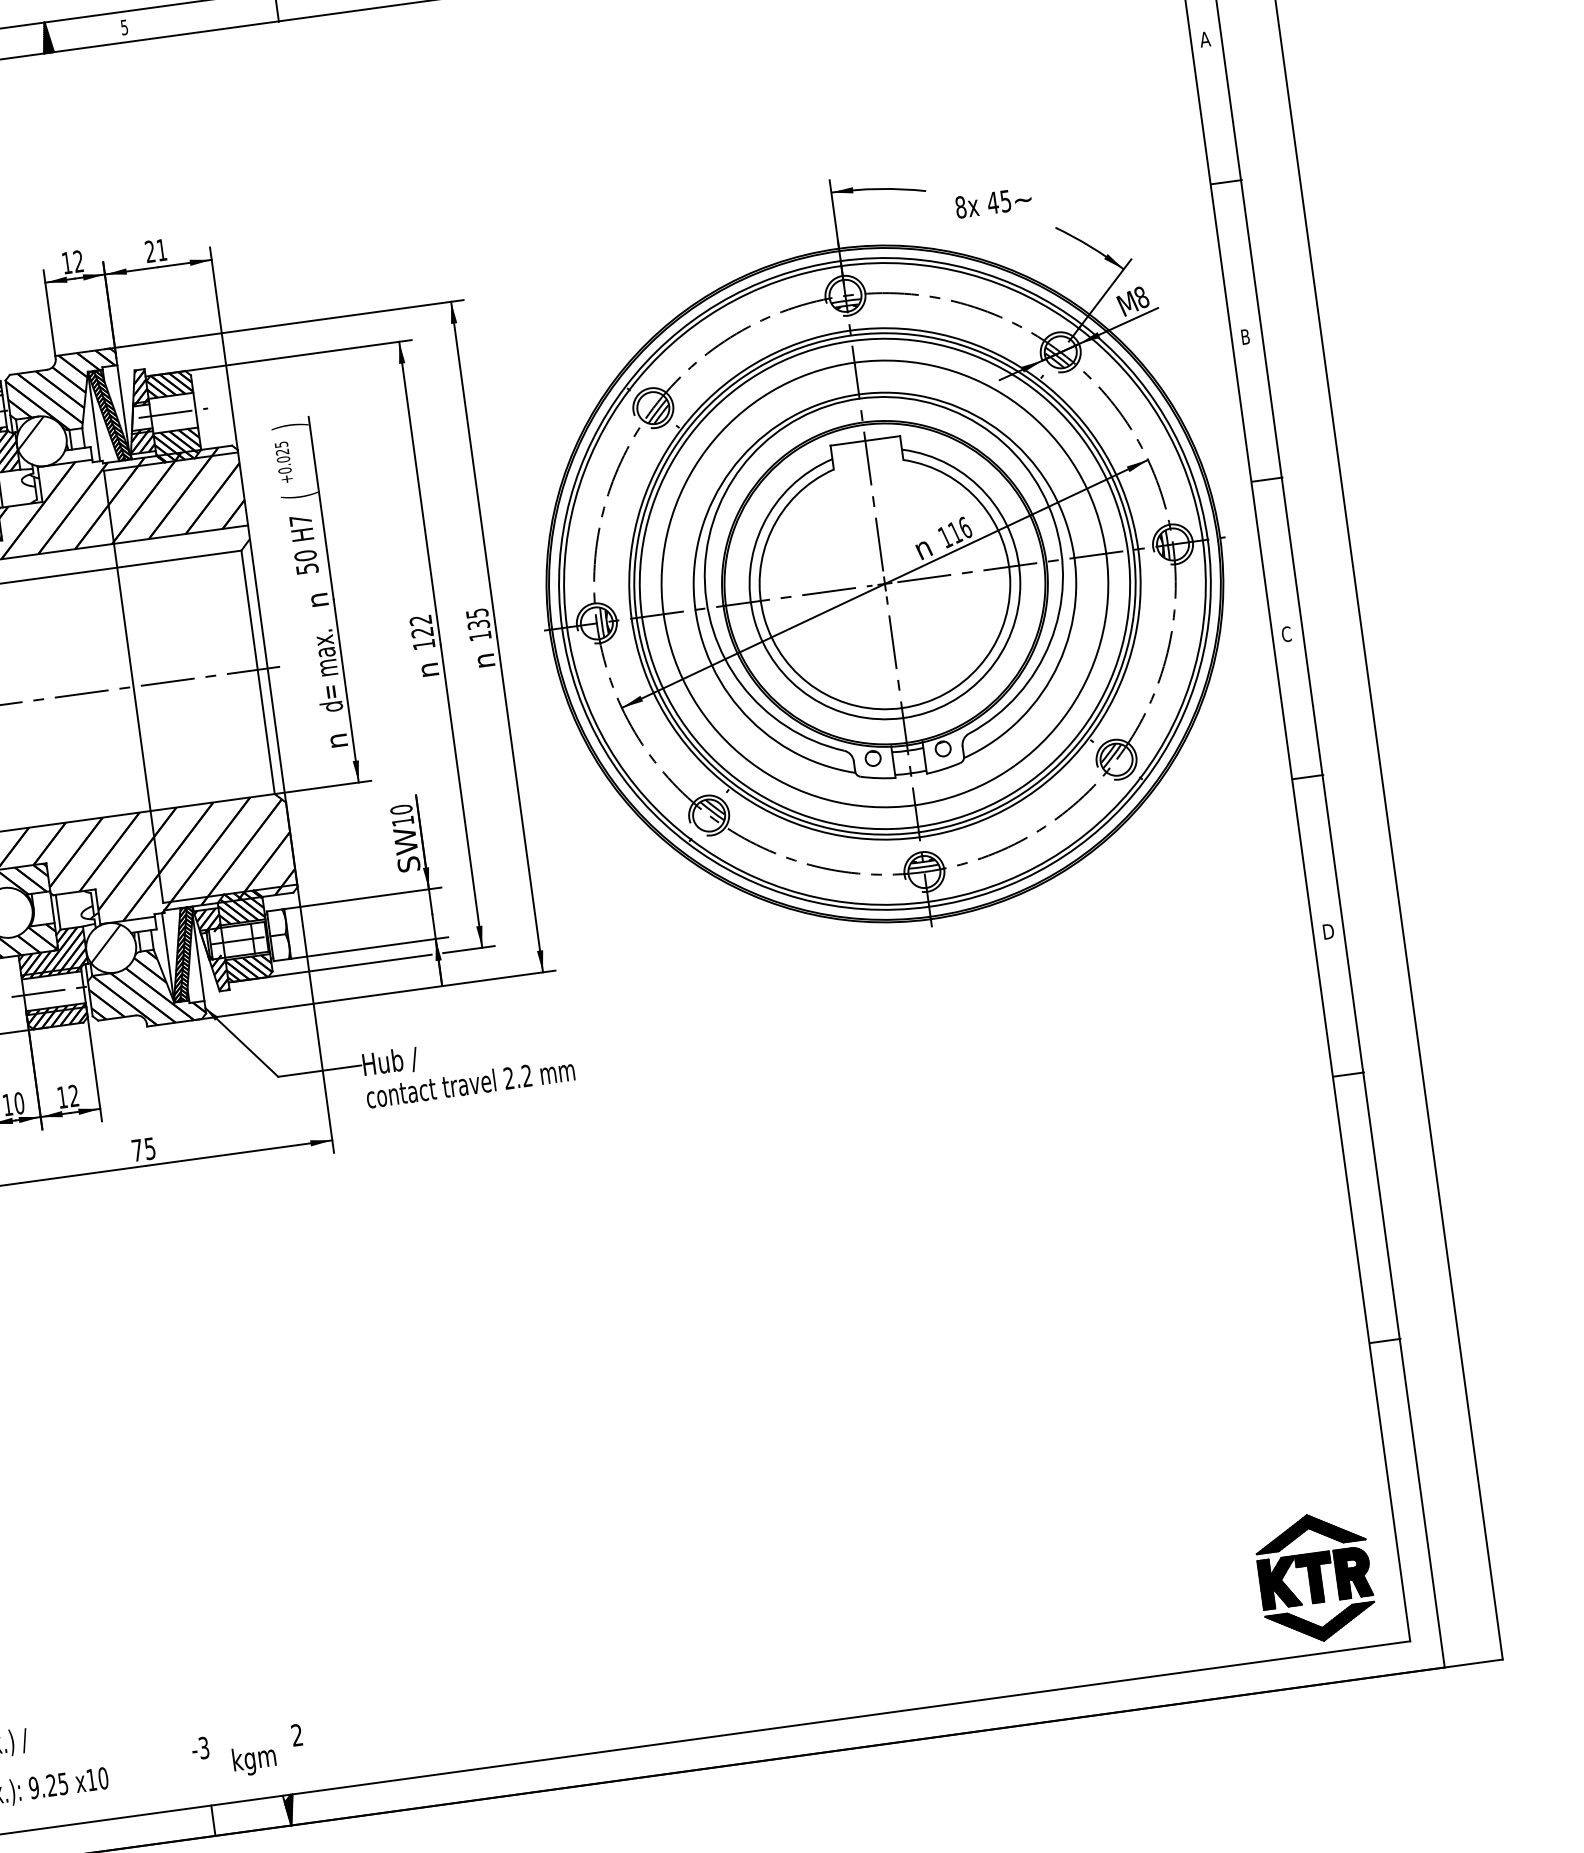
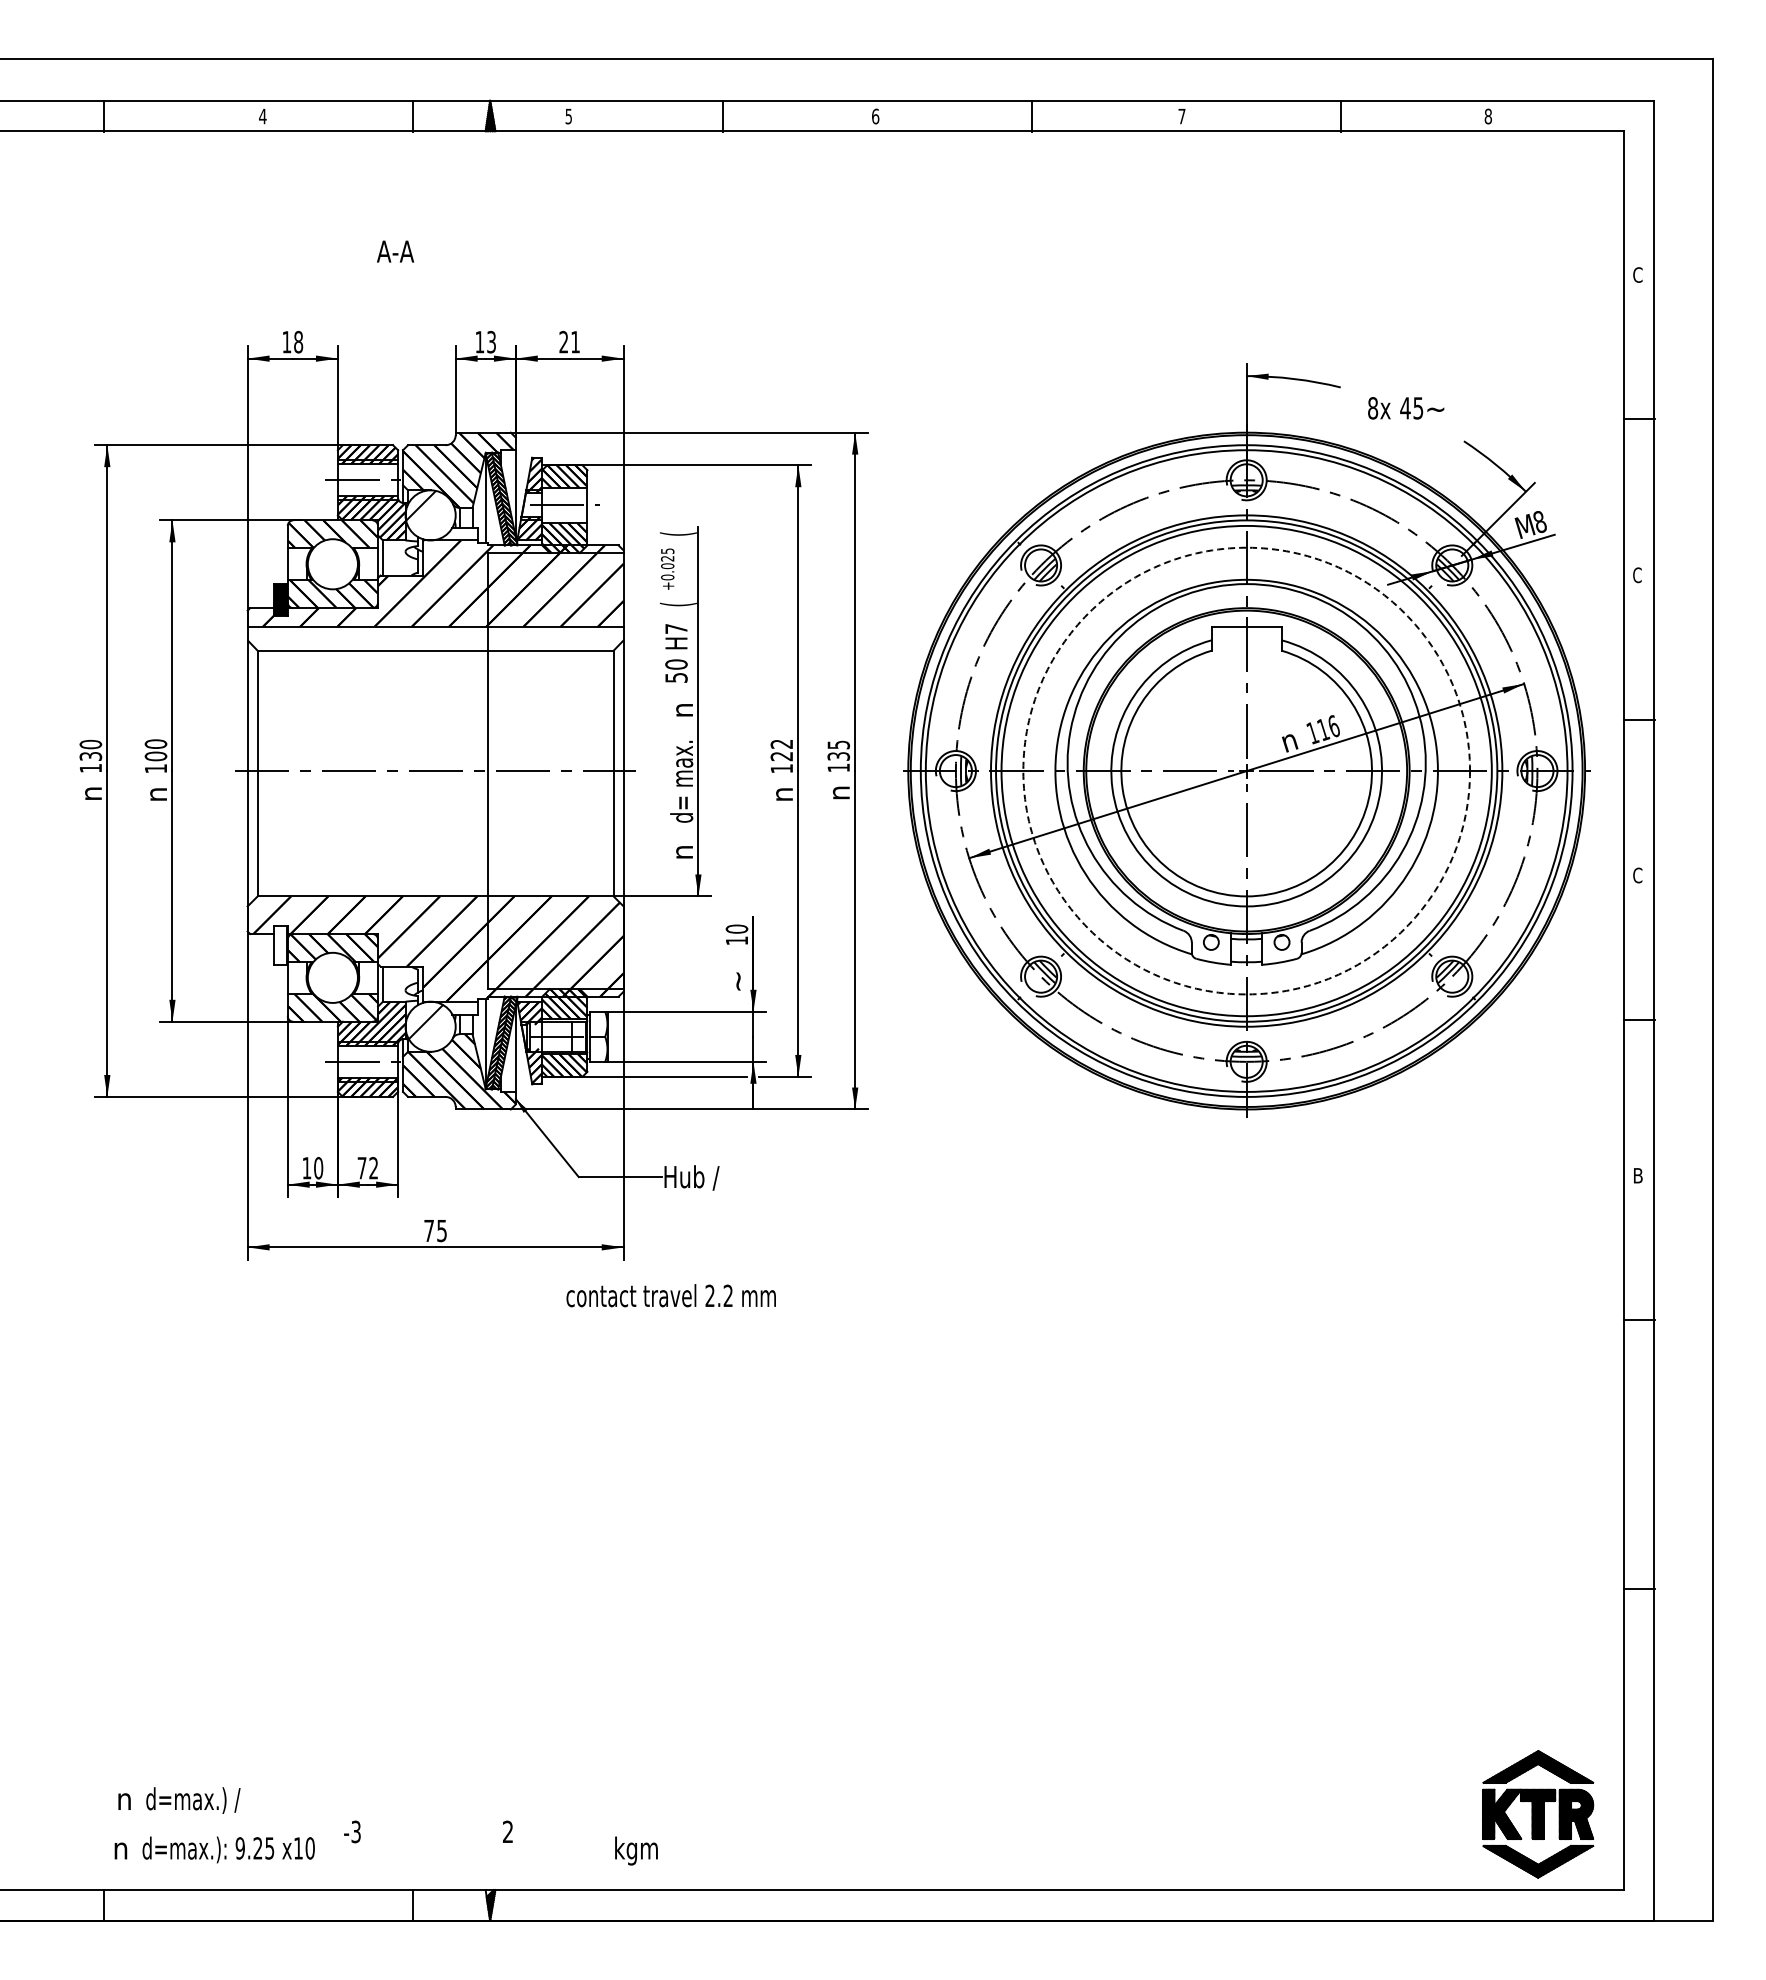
text: (1204, 38) -> (1637, 274), A -> C
text: (78, 261) -> (491, 342), 12 -> 13
text: (1245, 337) -> (1637, 575), B -> C
text: (288, 425) -> (677, 533), ) -> (
circle: (884, 583) -> (1246, 770), solid -> dashed
text: (406, 849) -> (736, 969), SW -> ~
text: (1329, 932) -> (1639, 1176), D -> B
text: (469, 1083) -> (670, 1295), moved
text: (61, 1097) -> (361, 1168), 12 -> 72
text: (200, 1748) -> (352, 1831), moved
text: (254, 1759) -> (636, 1850), moved

